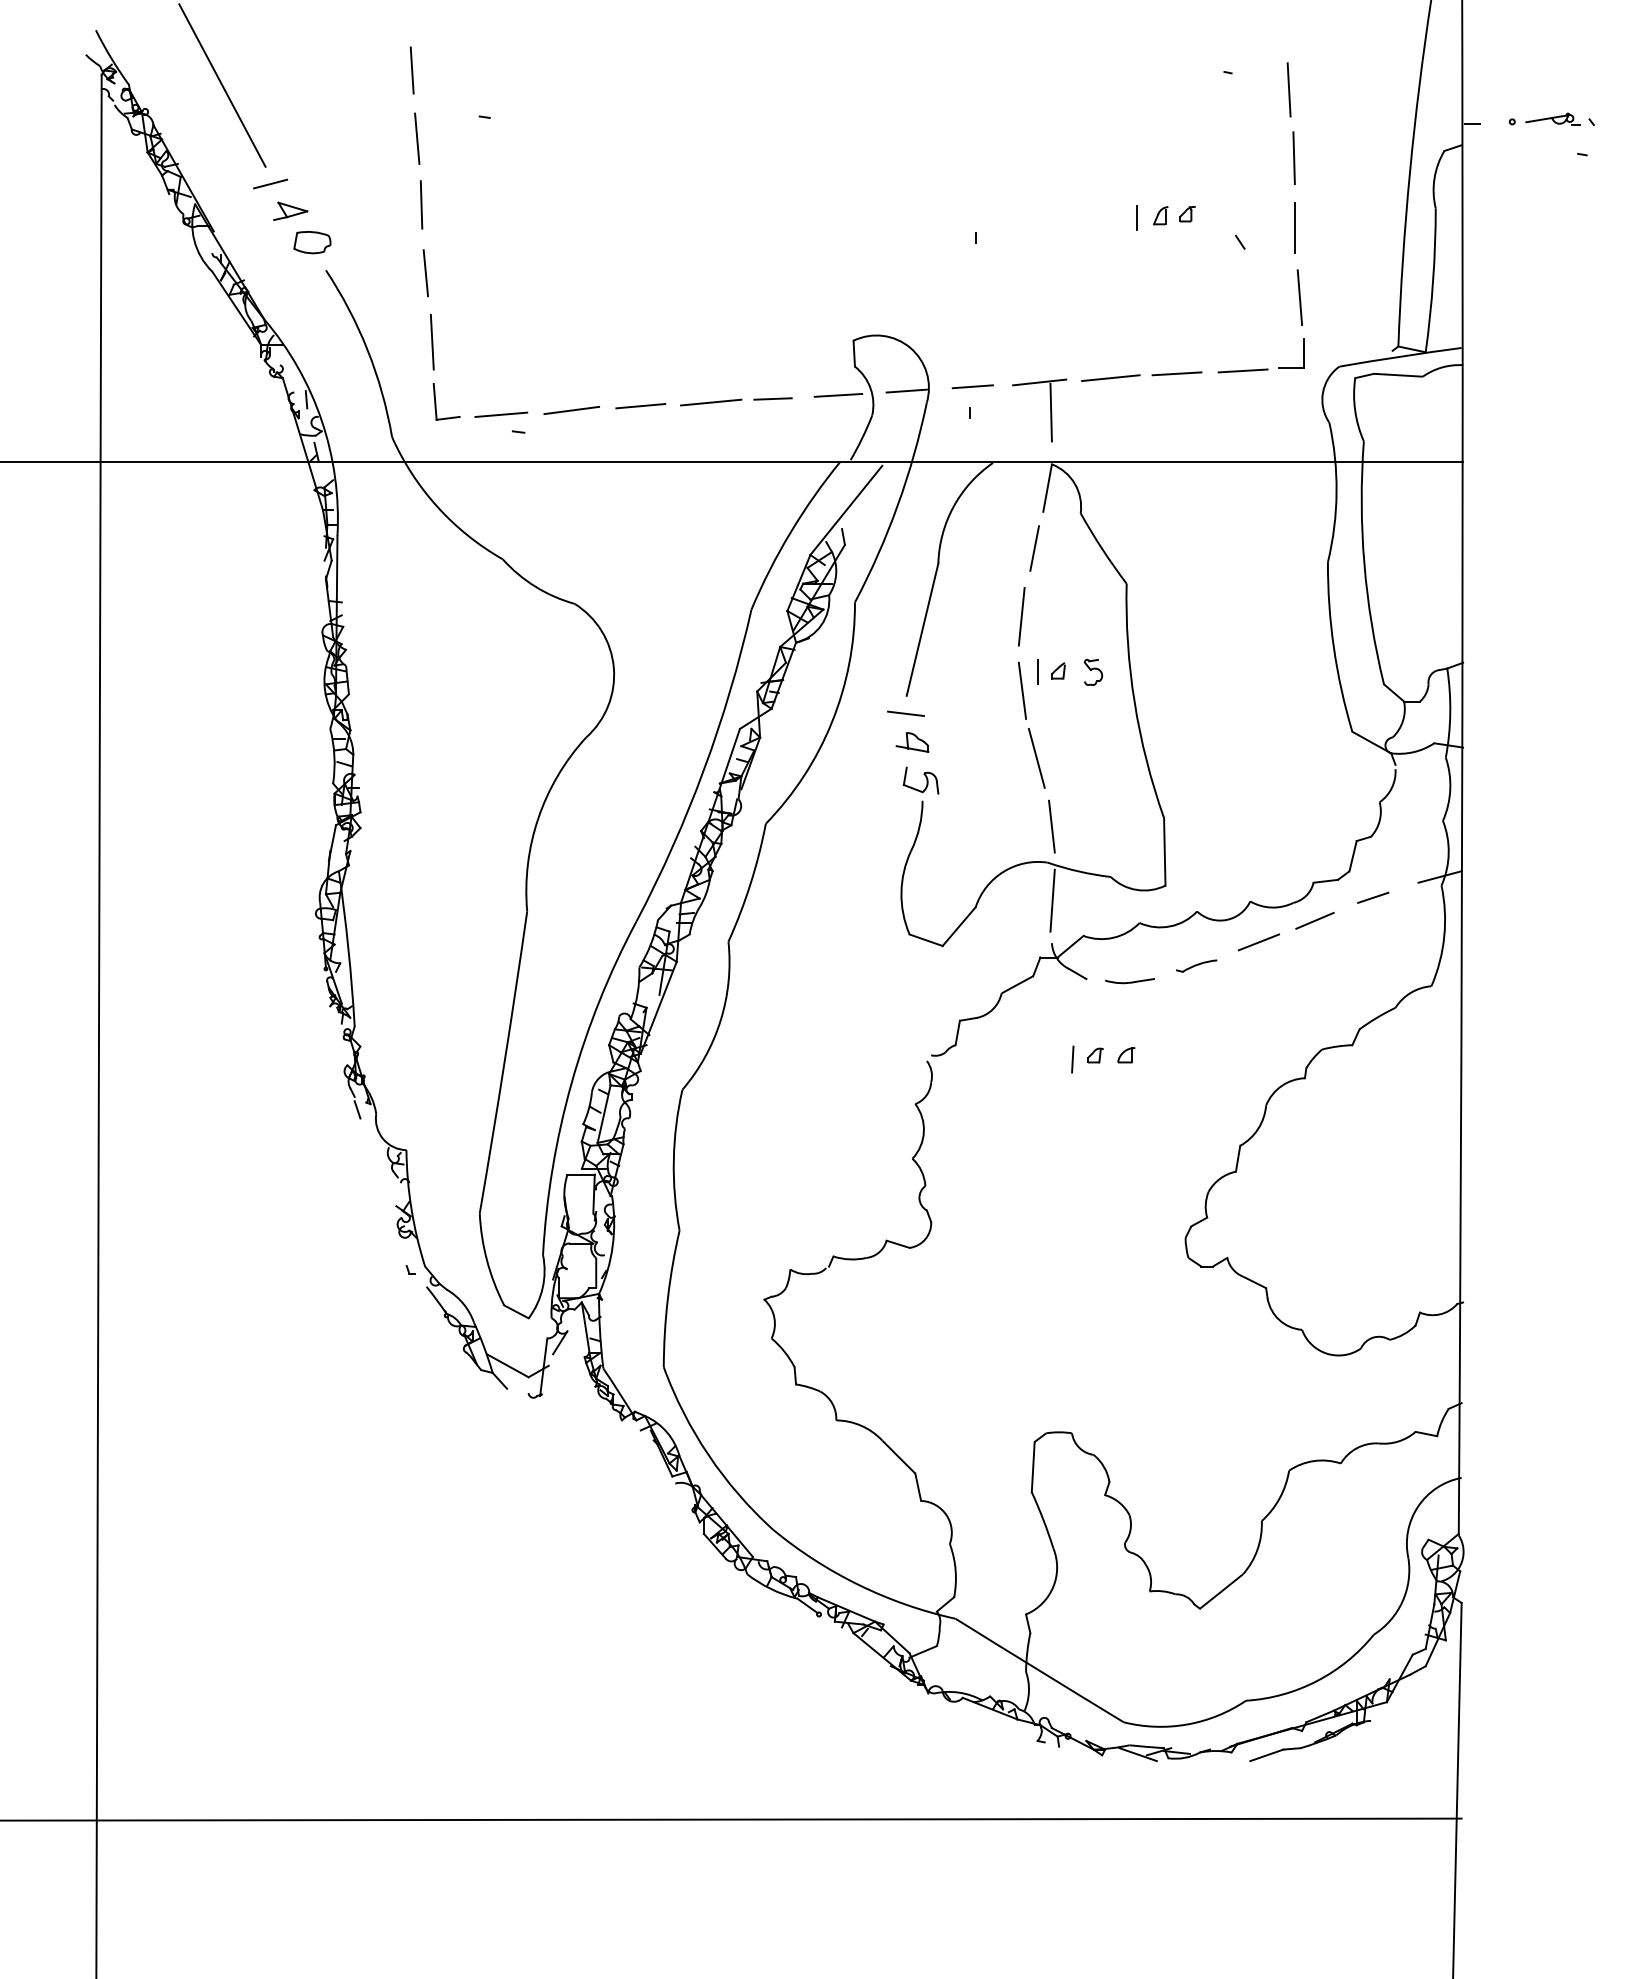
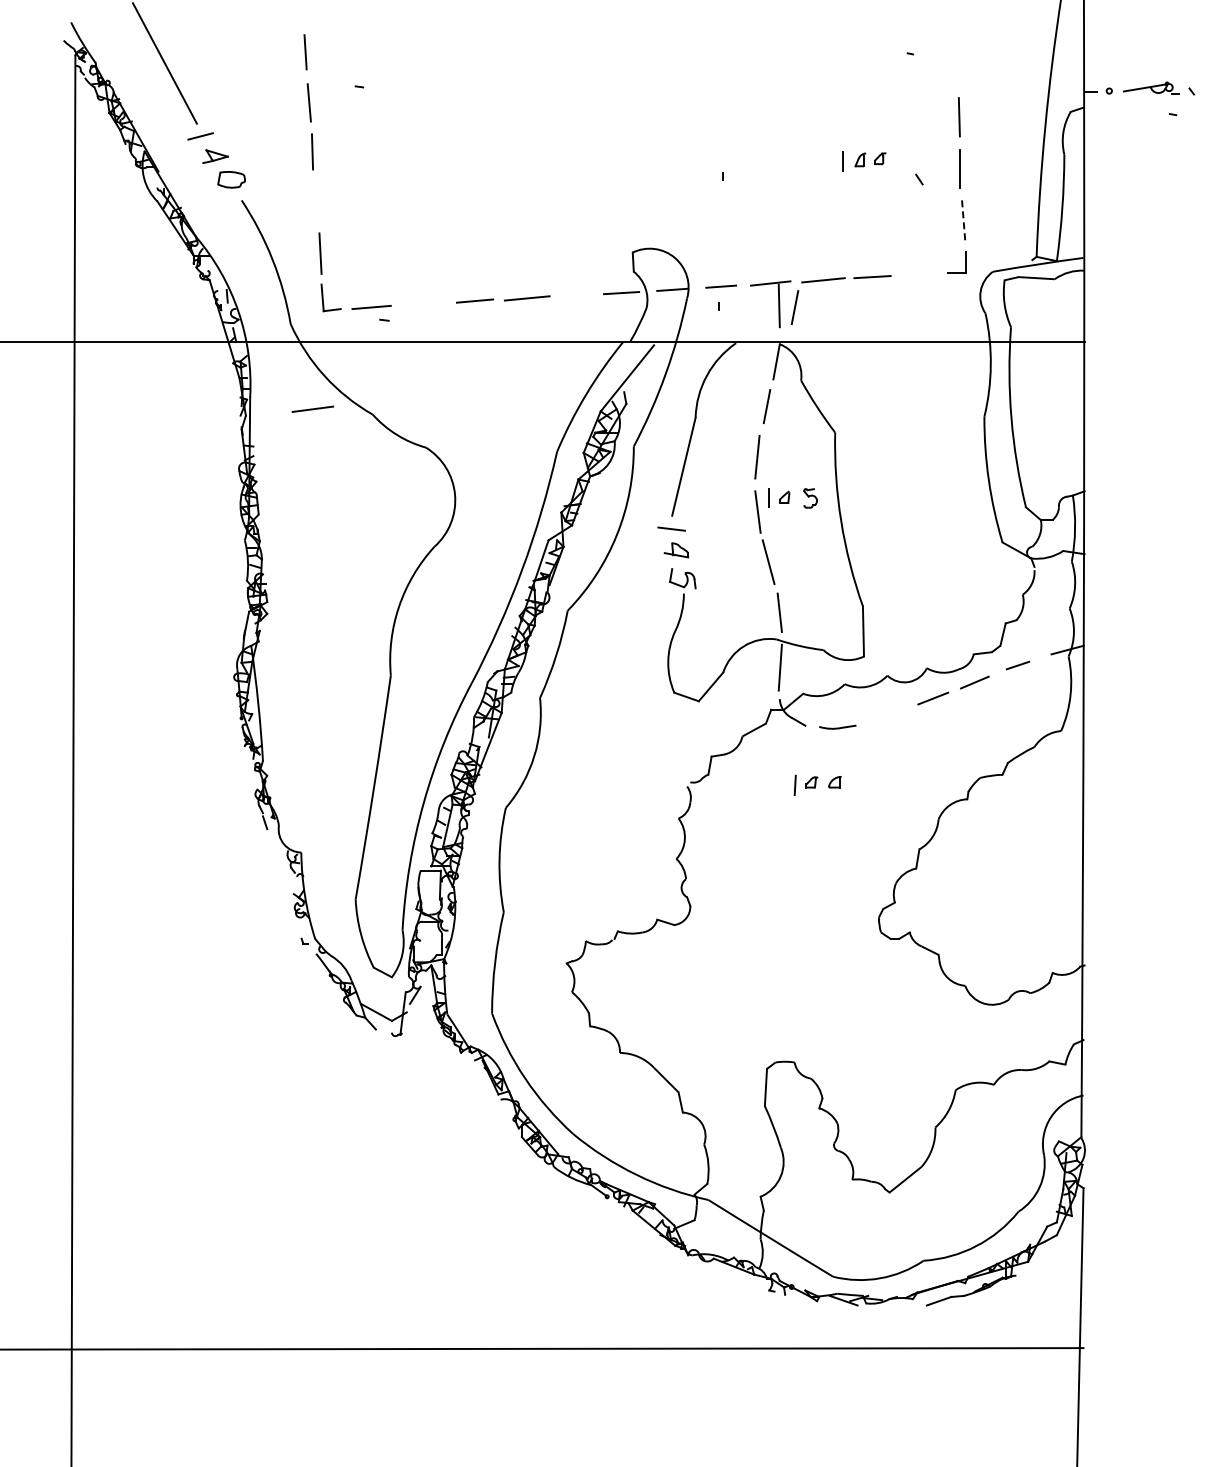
line: (1288, 89) -> (955, 66), removed
part: (1551, 119) -> (1150, 88), size x1.4
line: (425, 273) -> (315, 202), removed
line: (1299, 298) -> (963, 221), solid -> dashed
line: (1243, 370) -> (921, 274), removed
line: (772, 398) -> (572, 295), removed
line: (571, 409) -> (312, 408), moved
line: (1071, 414) -> (794, 307), added
part: (1195, 966) -> (886, 716), removed

